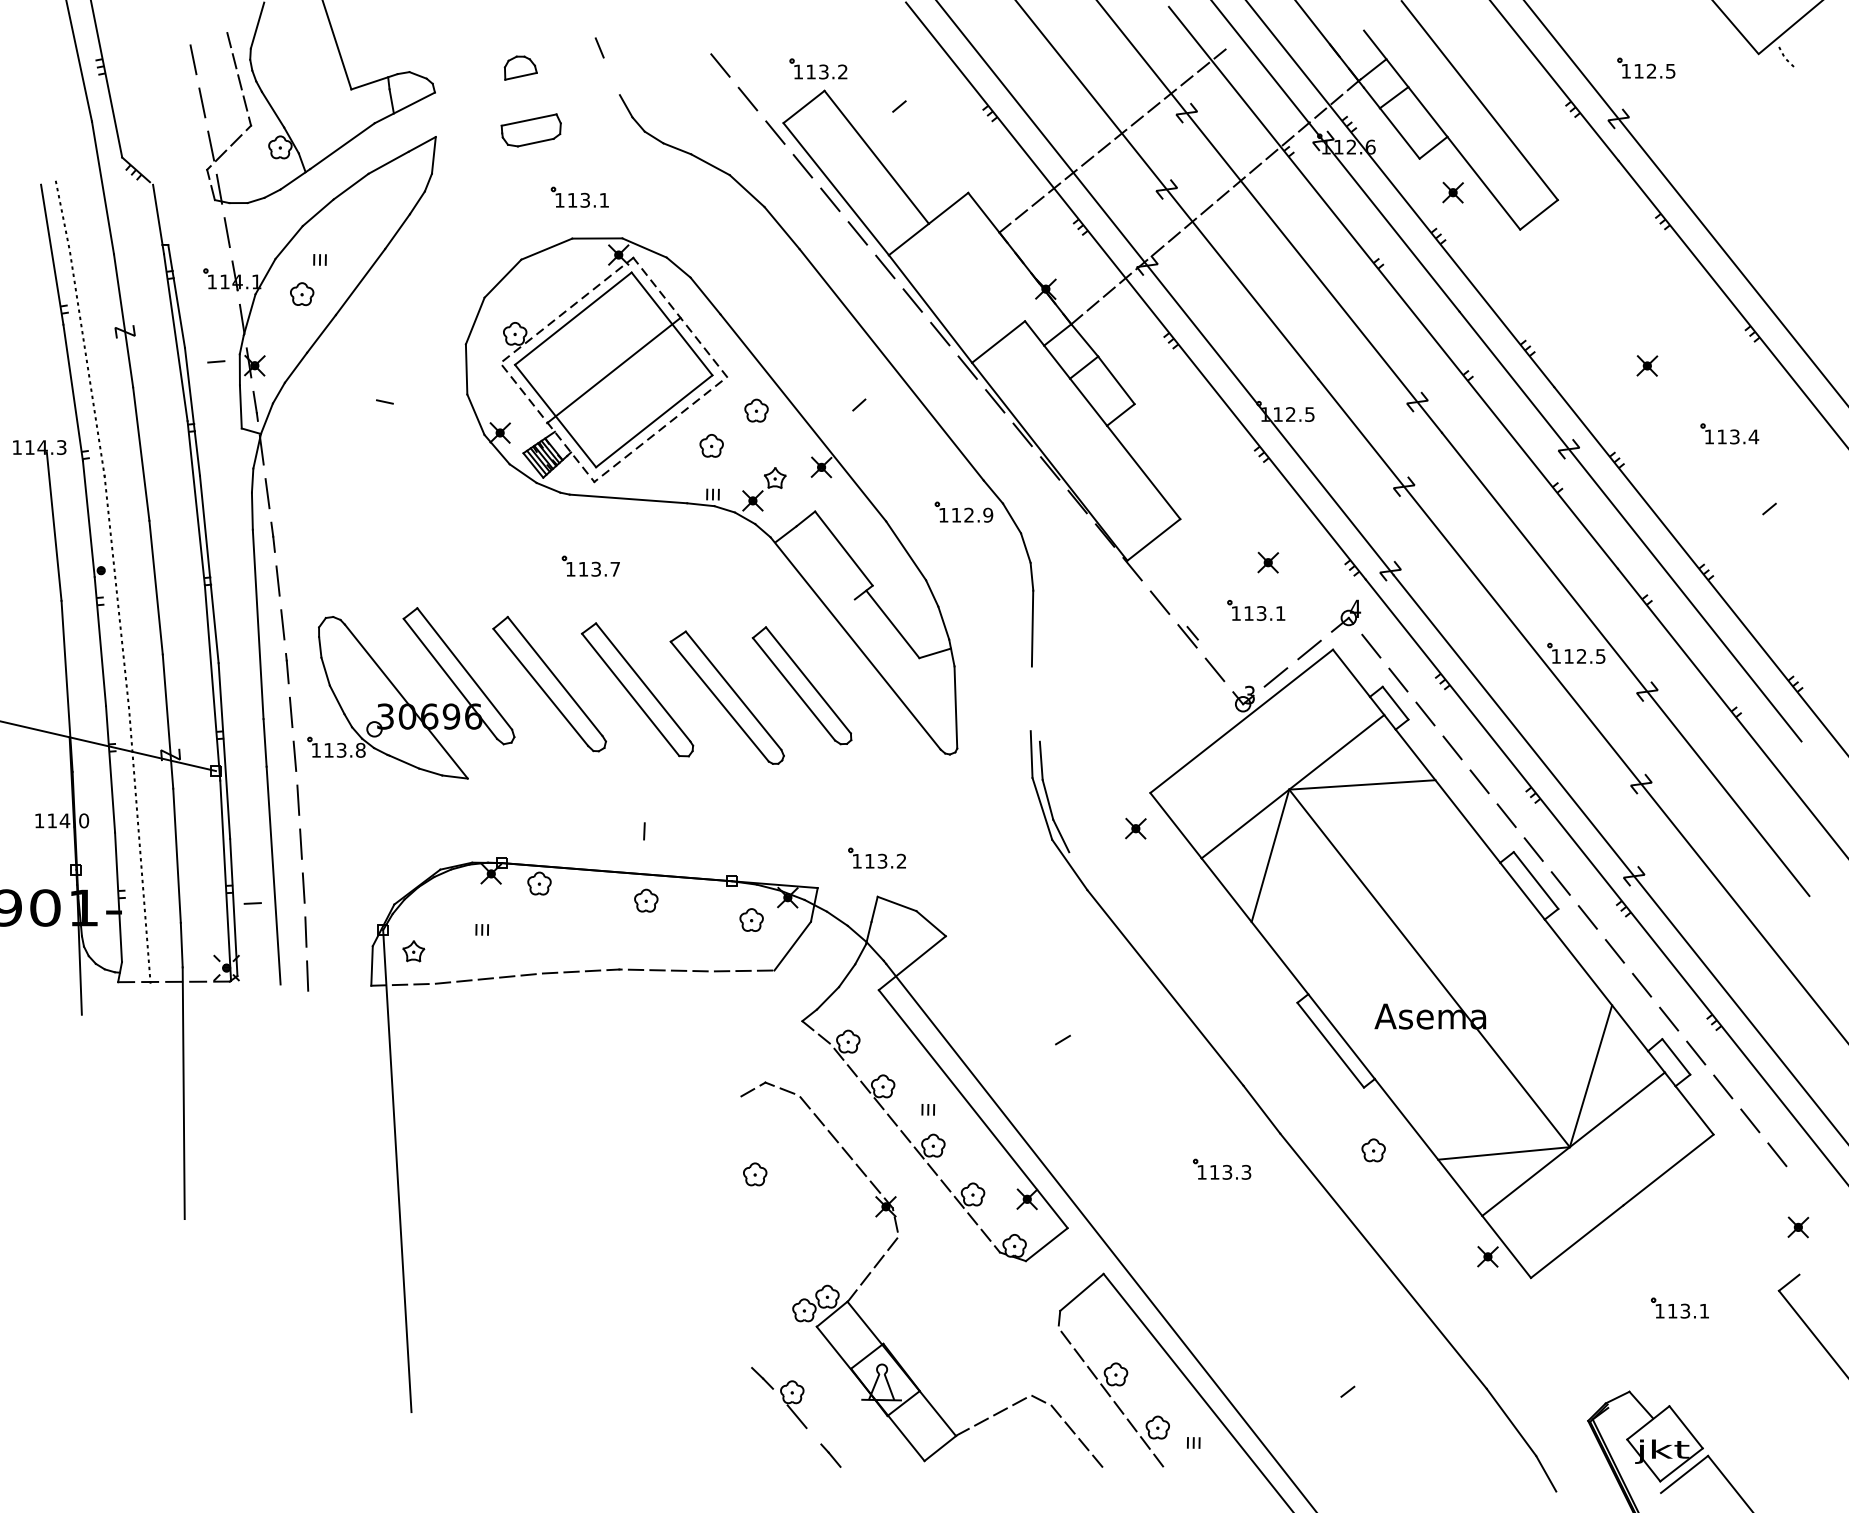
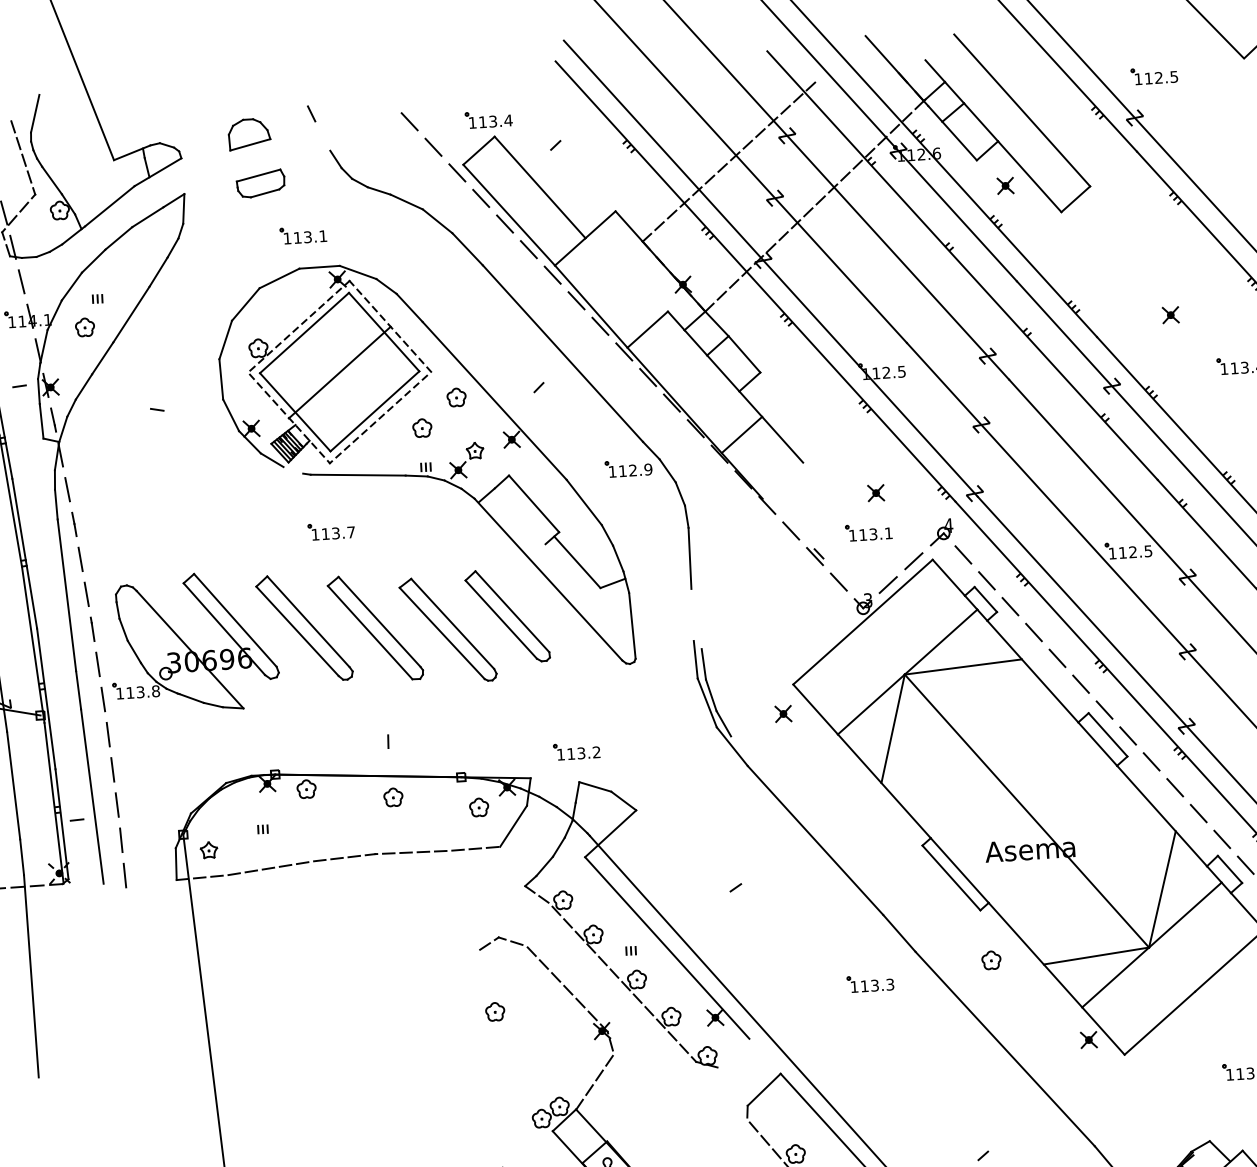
part: (520, 67) -> (248, 133), size x1.6
text: (842, 71) -> (508, 120), 113.2 -> 113.4
line: (548, 487) -> (293, 470), removed
line: (1153, 539) -> (741, 434), moved
line: (1046, 1244) -> (733, 1053), removed

